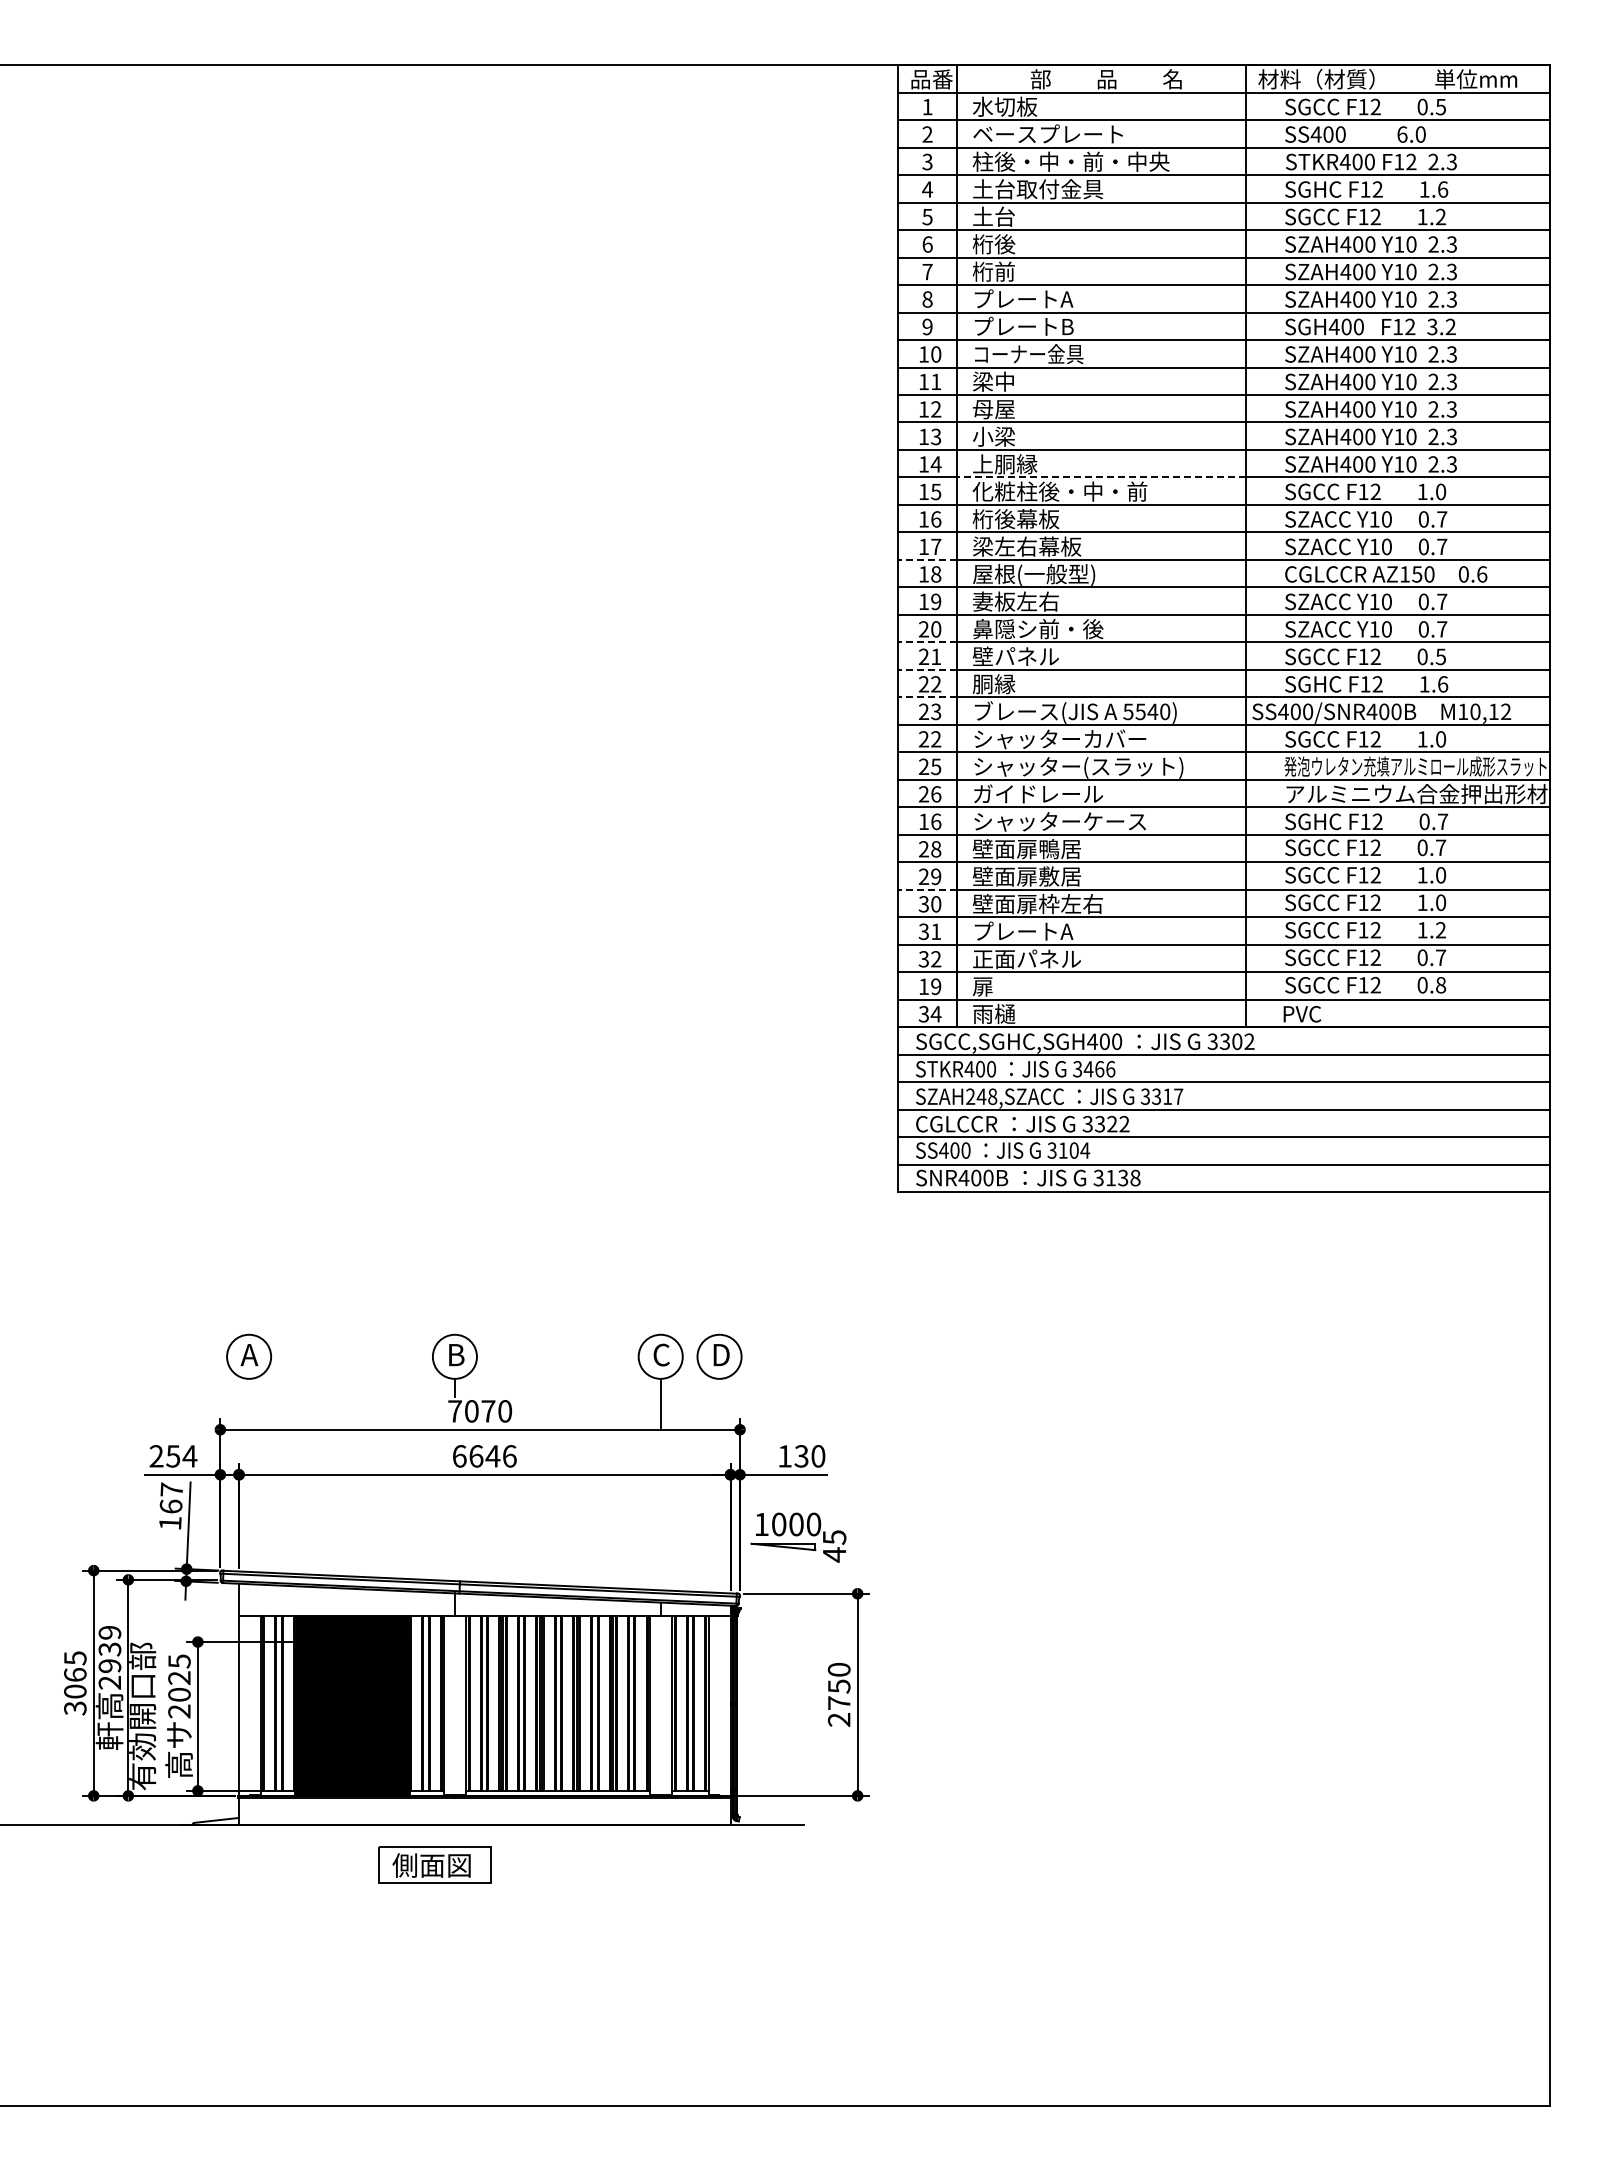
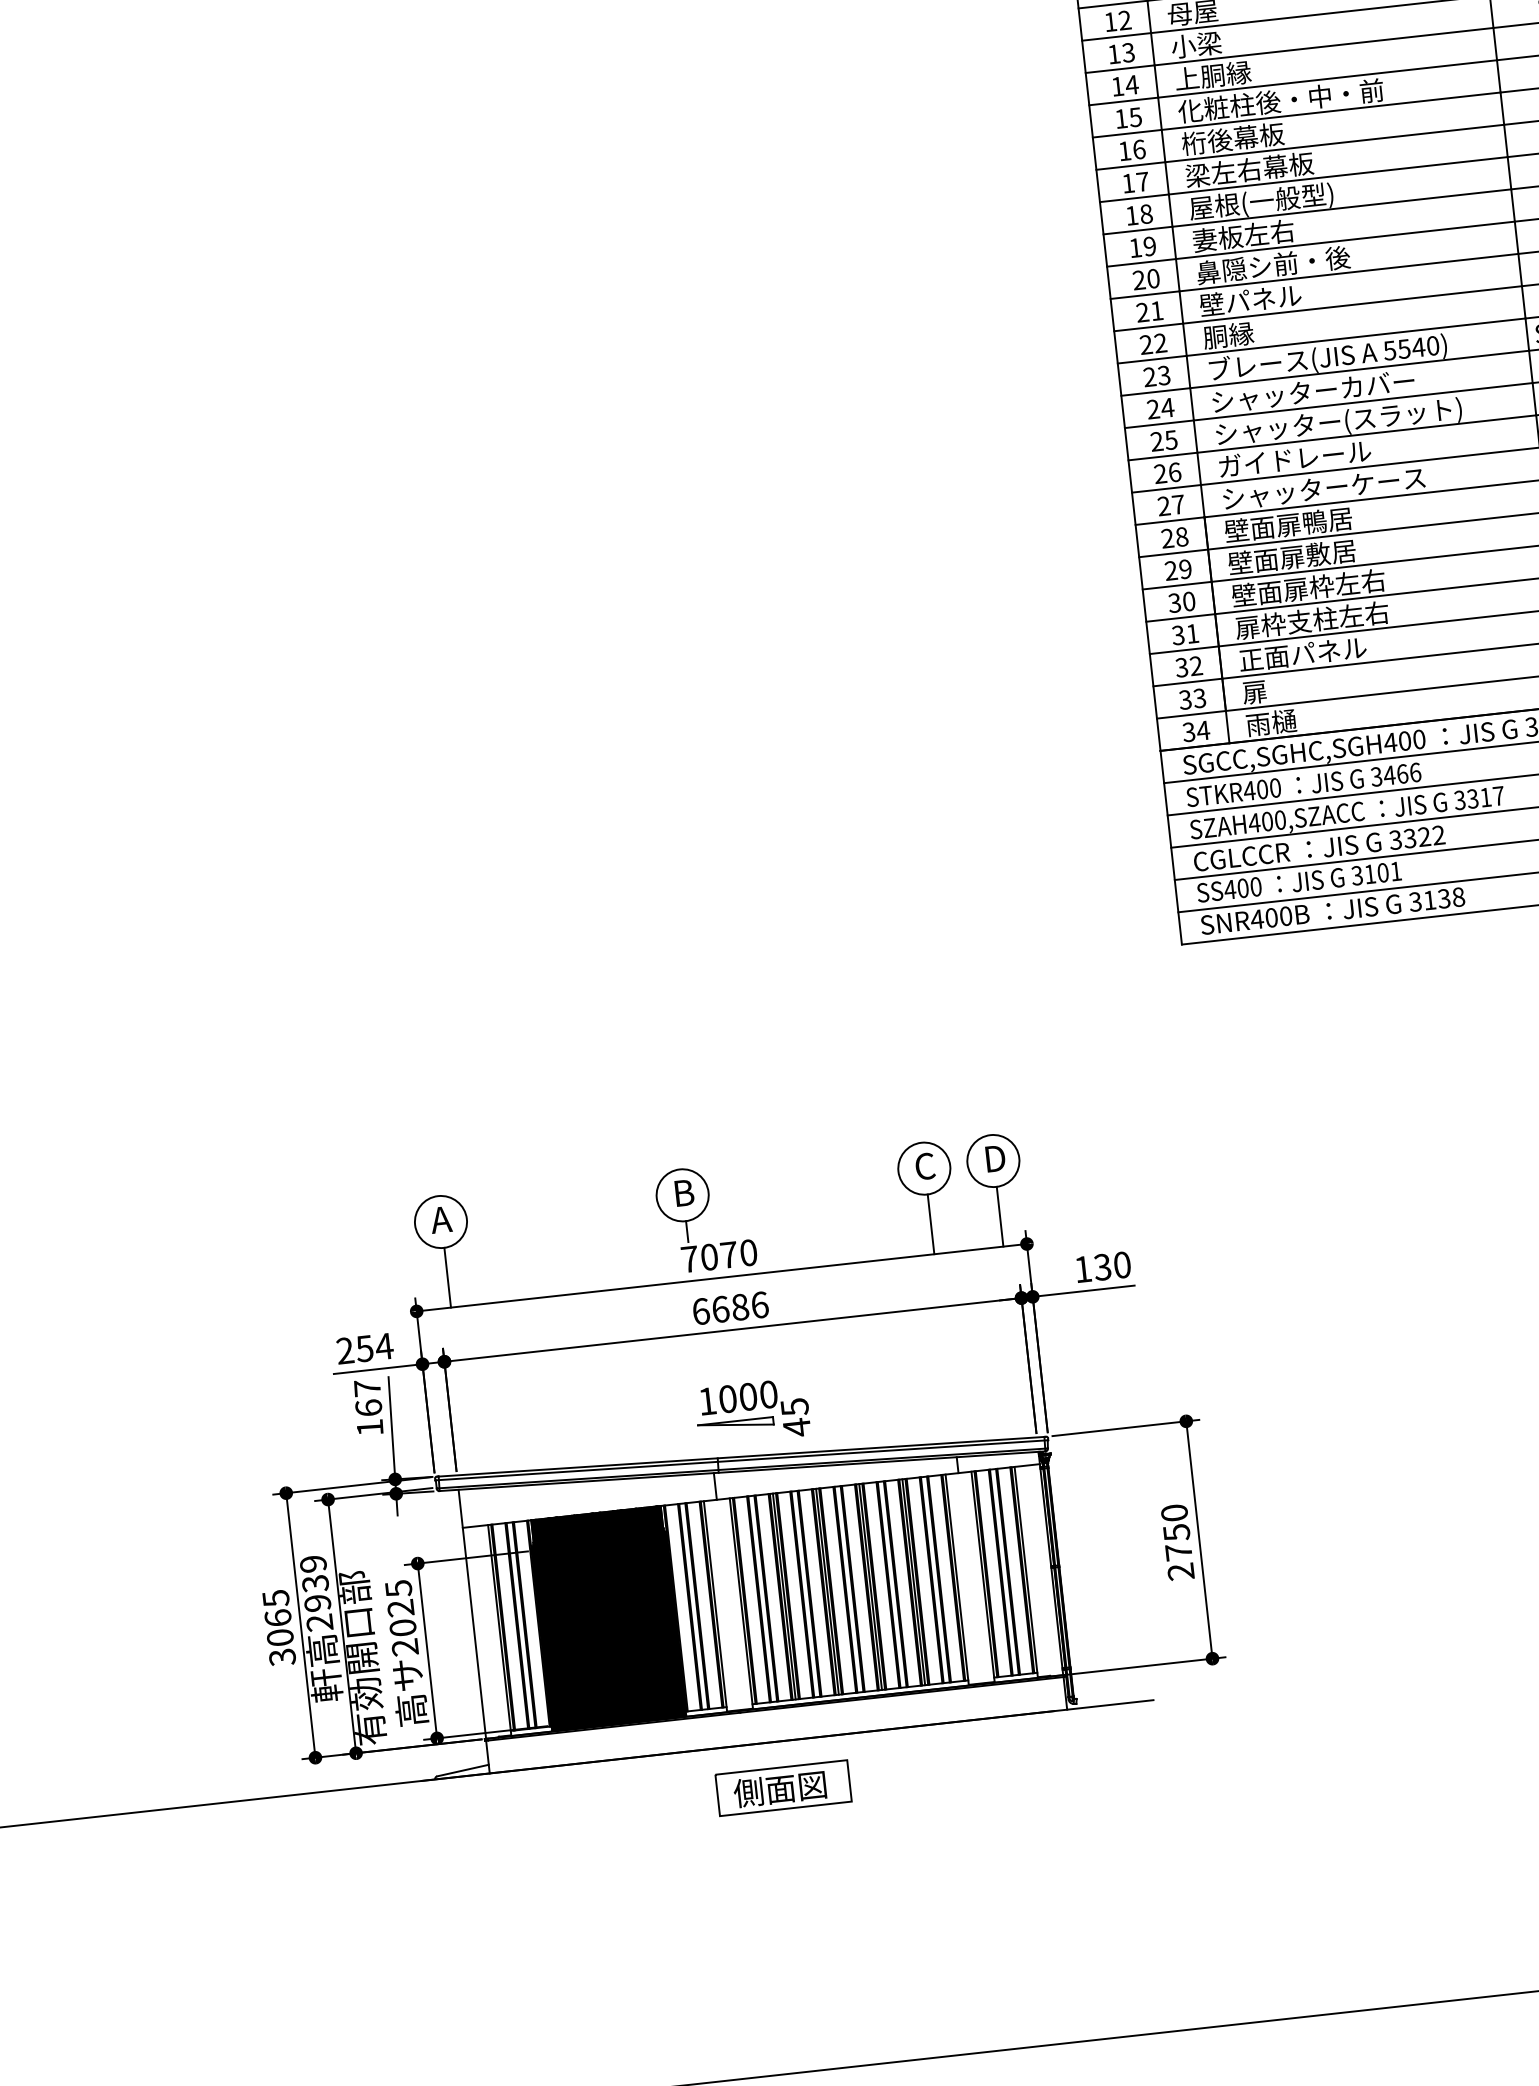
line: (1100, 477) -> (1326, 79), dashed -> solid
line: (927, 559) -> (1134, 197), dashed -> solid
line: (927, 642) -> (1144, 295), dashed -> solid
line: (927, 669) -> (1148, 326), dashed -> solid
line: (927, 697) -> (1152, 359), dashed -> solid
text: (935, 739) -> (1166, 408), 22 -> 24
text: (930, 821) -> (1171, 505), 16 -> 27
line: (927, 889) -> (1177, 585), dashed -> solid
text: (1037, 931) -> (1311, 620), プレートA -> 扉枠支柱左右
text: (929, 986) -> (1191, 698), 19 -> 33
text: (981, 1096) -> (1267, 821), SZAH248,SZACC -> SZAH400,SZACC
text: (1085, 1150) -> (1396, 871), 3104 -> 3101
line: (249, 1403) -> (447, 1276), added
line: (720, 1403) -> (1000, 1215), added
text: (492, 1456) -> (739, 1307), 6646 -> 6686
part: (798, 1537) -> (752, 1411), moved
part: (434, 1864) -> (783, 1787), moved

